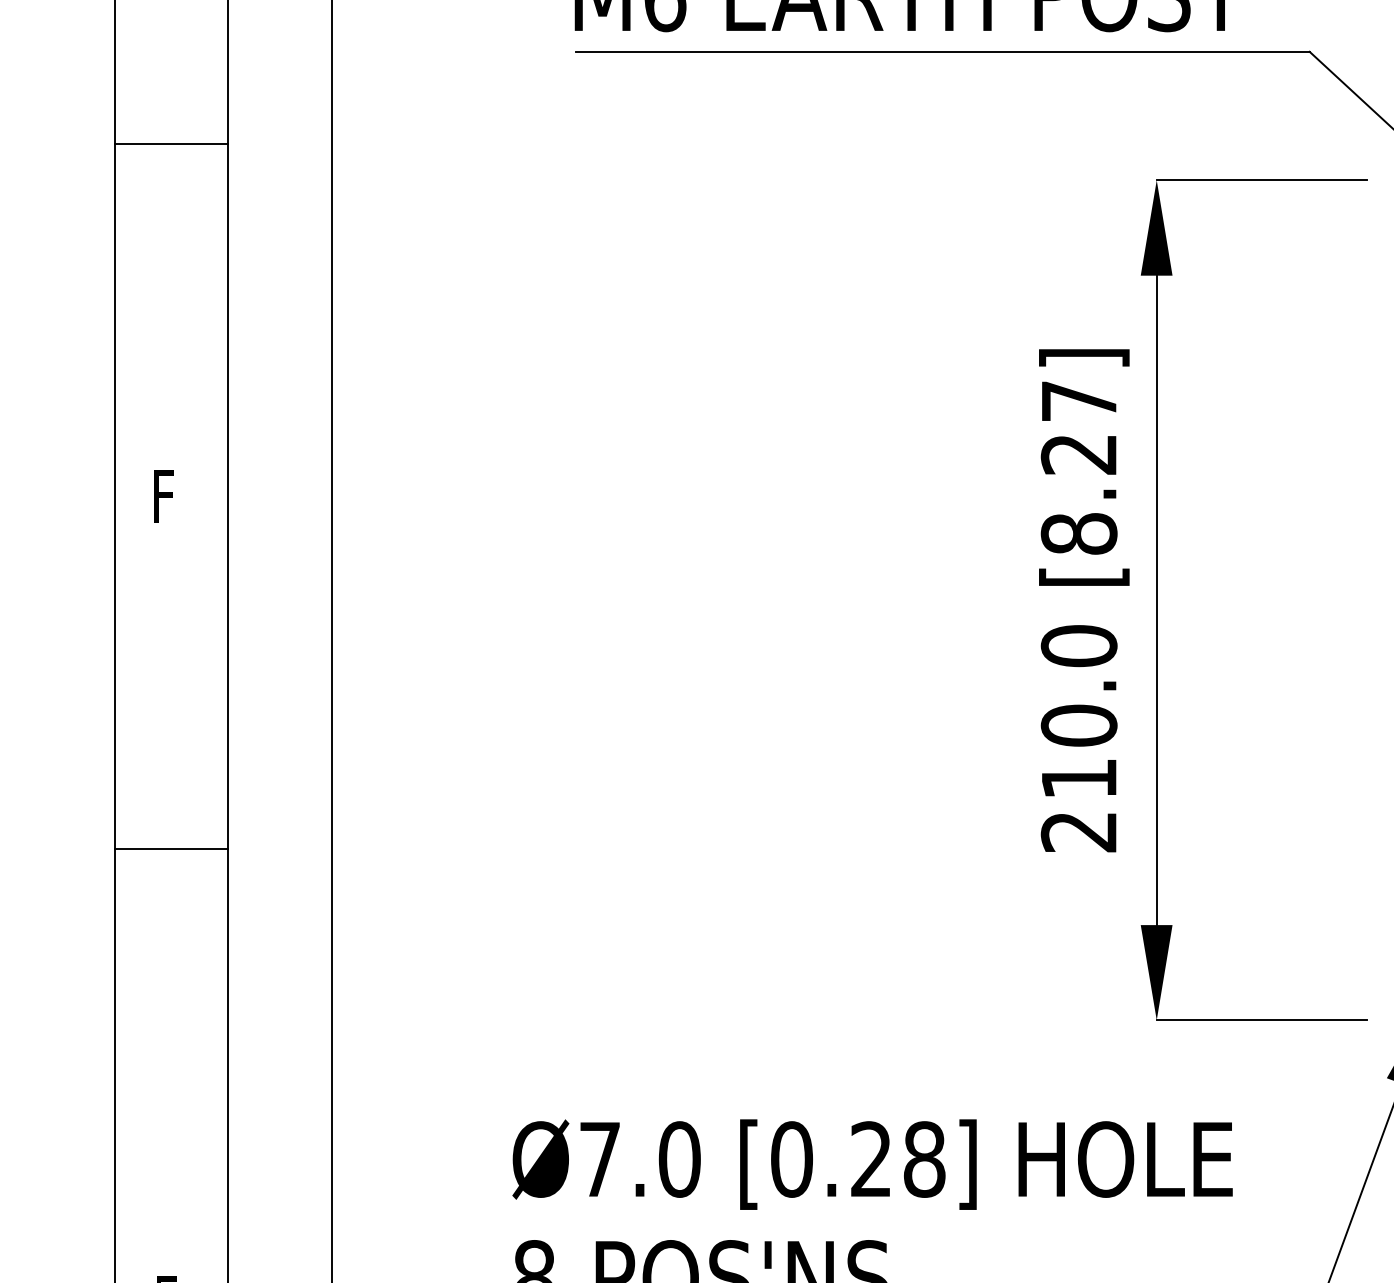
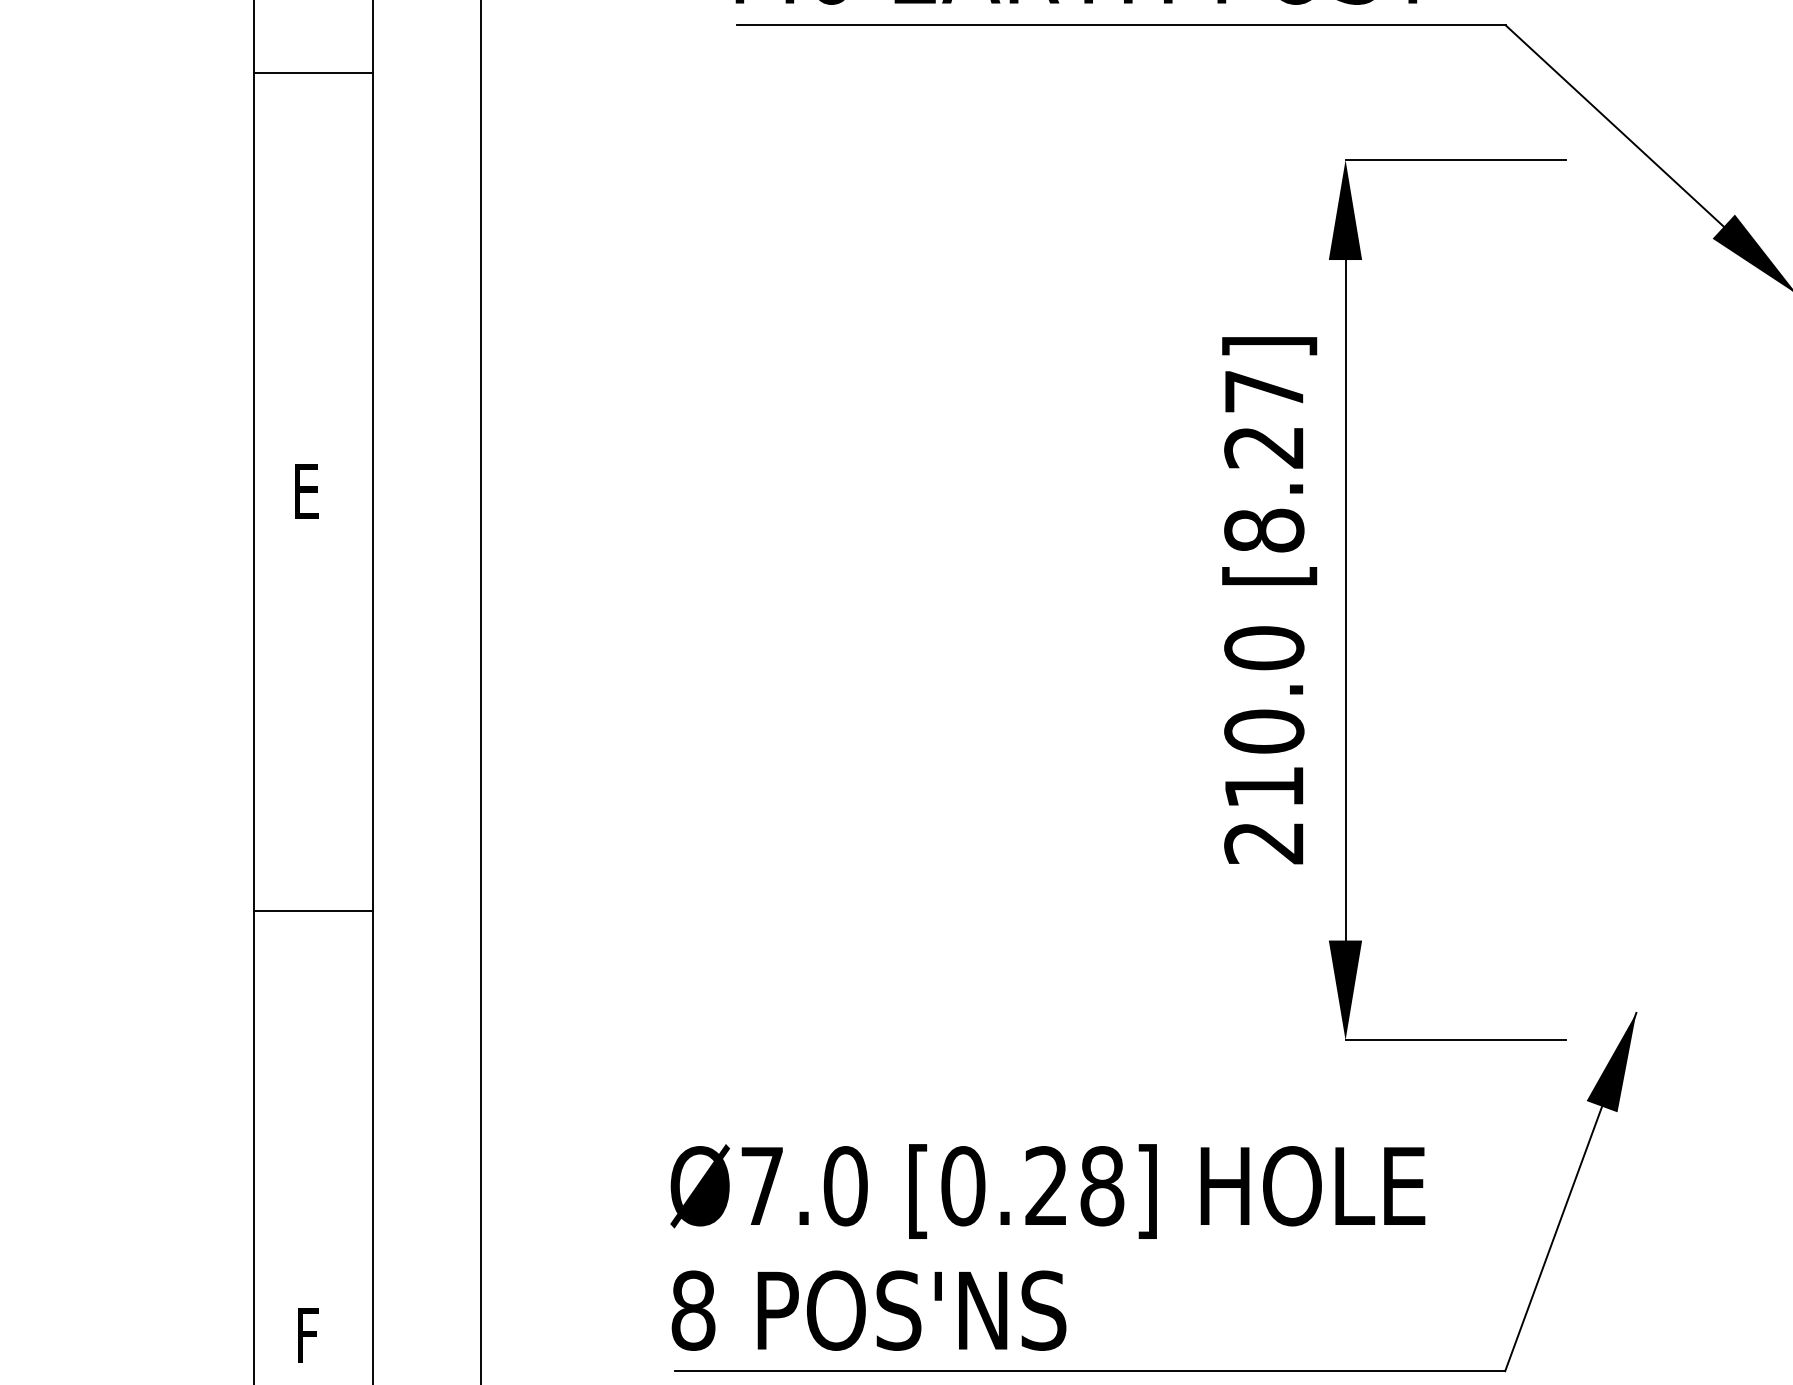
line: (171, 143) -> (313, 72), moved
text: (168, 496) -> (309, 491), F -> E
line: (171, 849) -> (313, 911), moved

